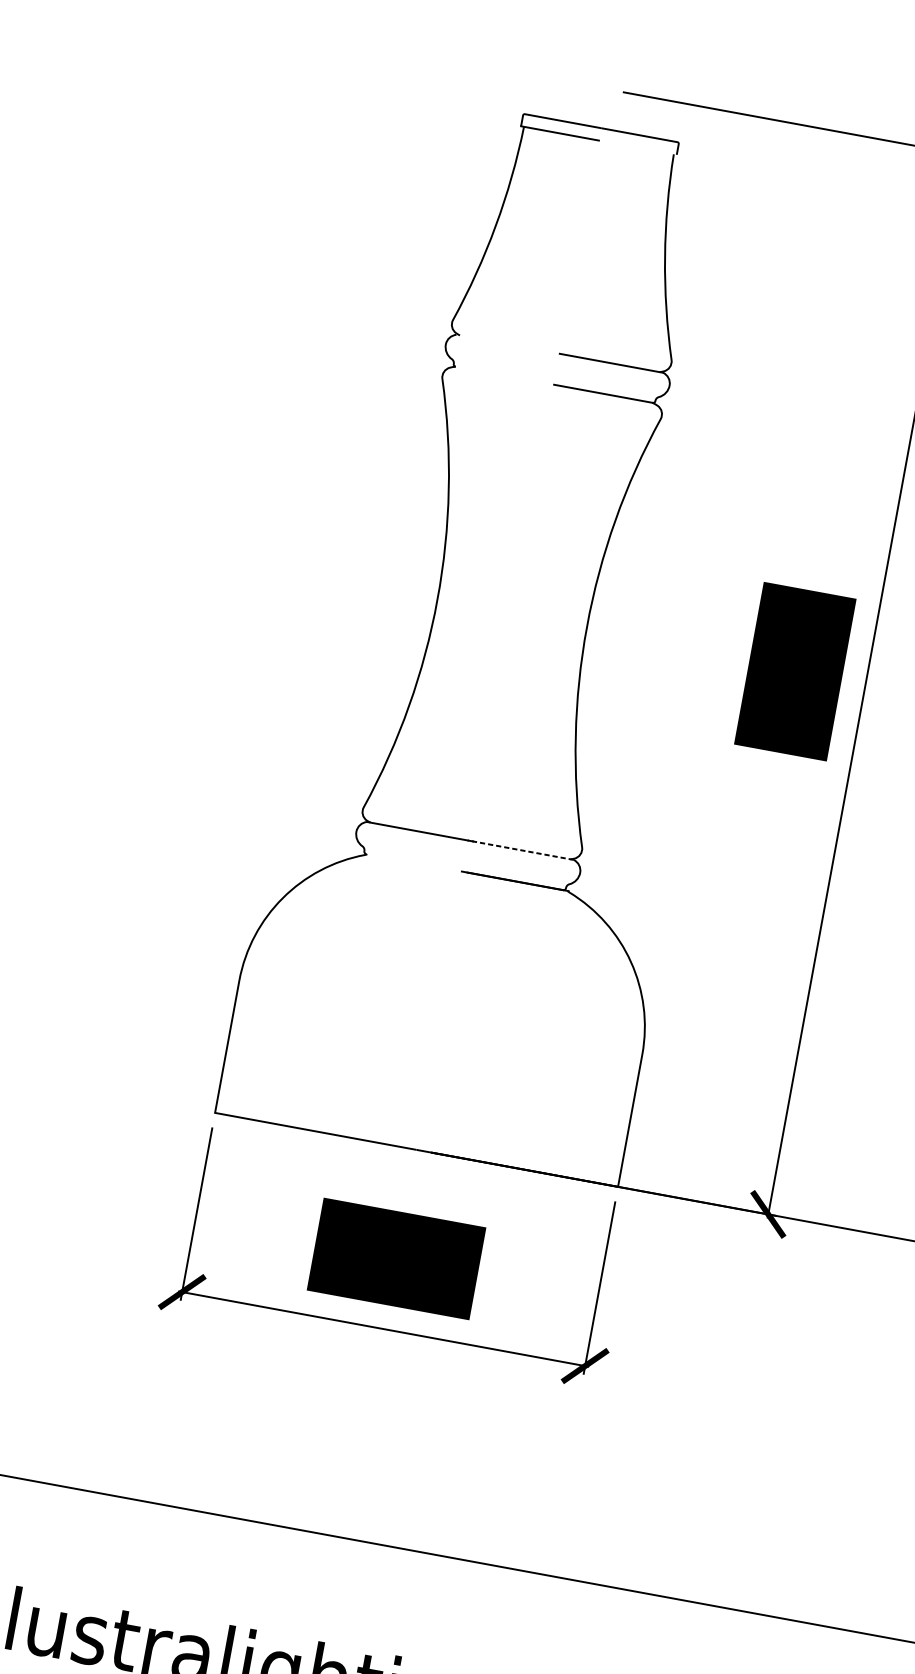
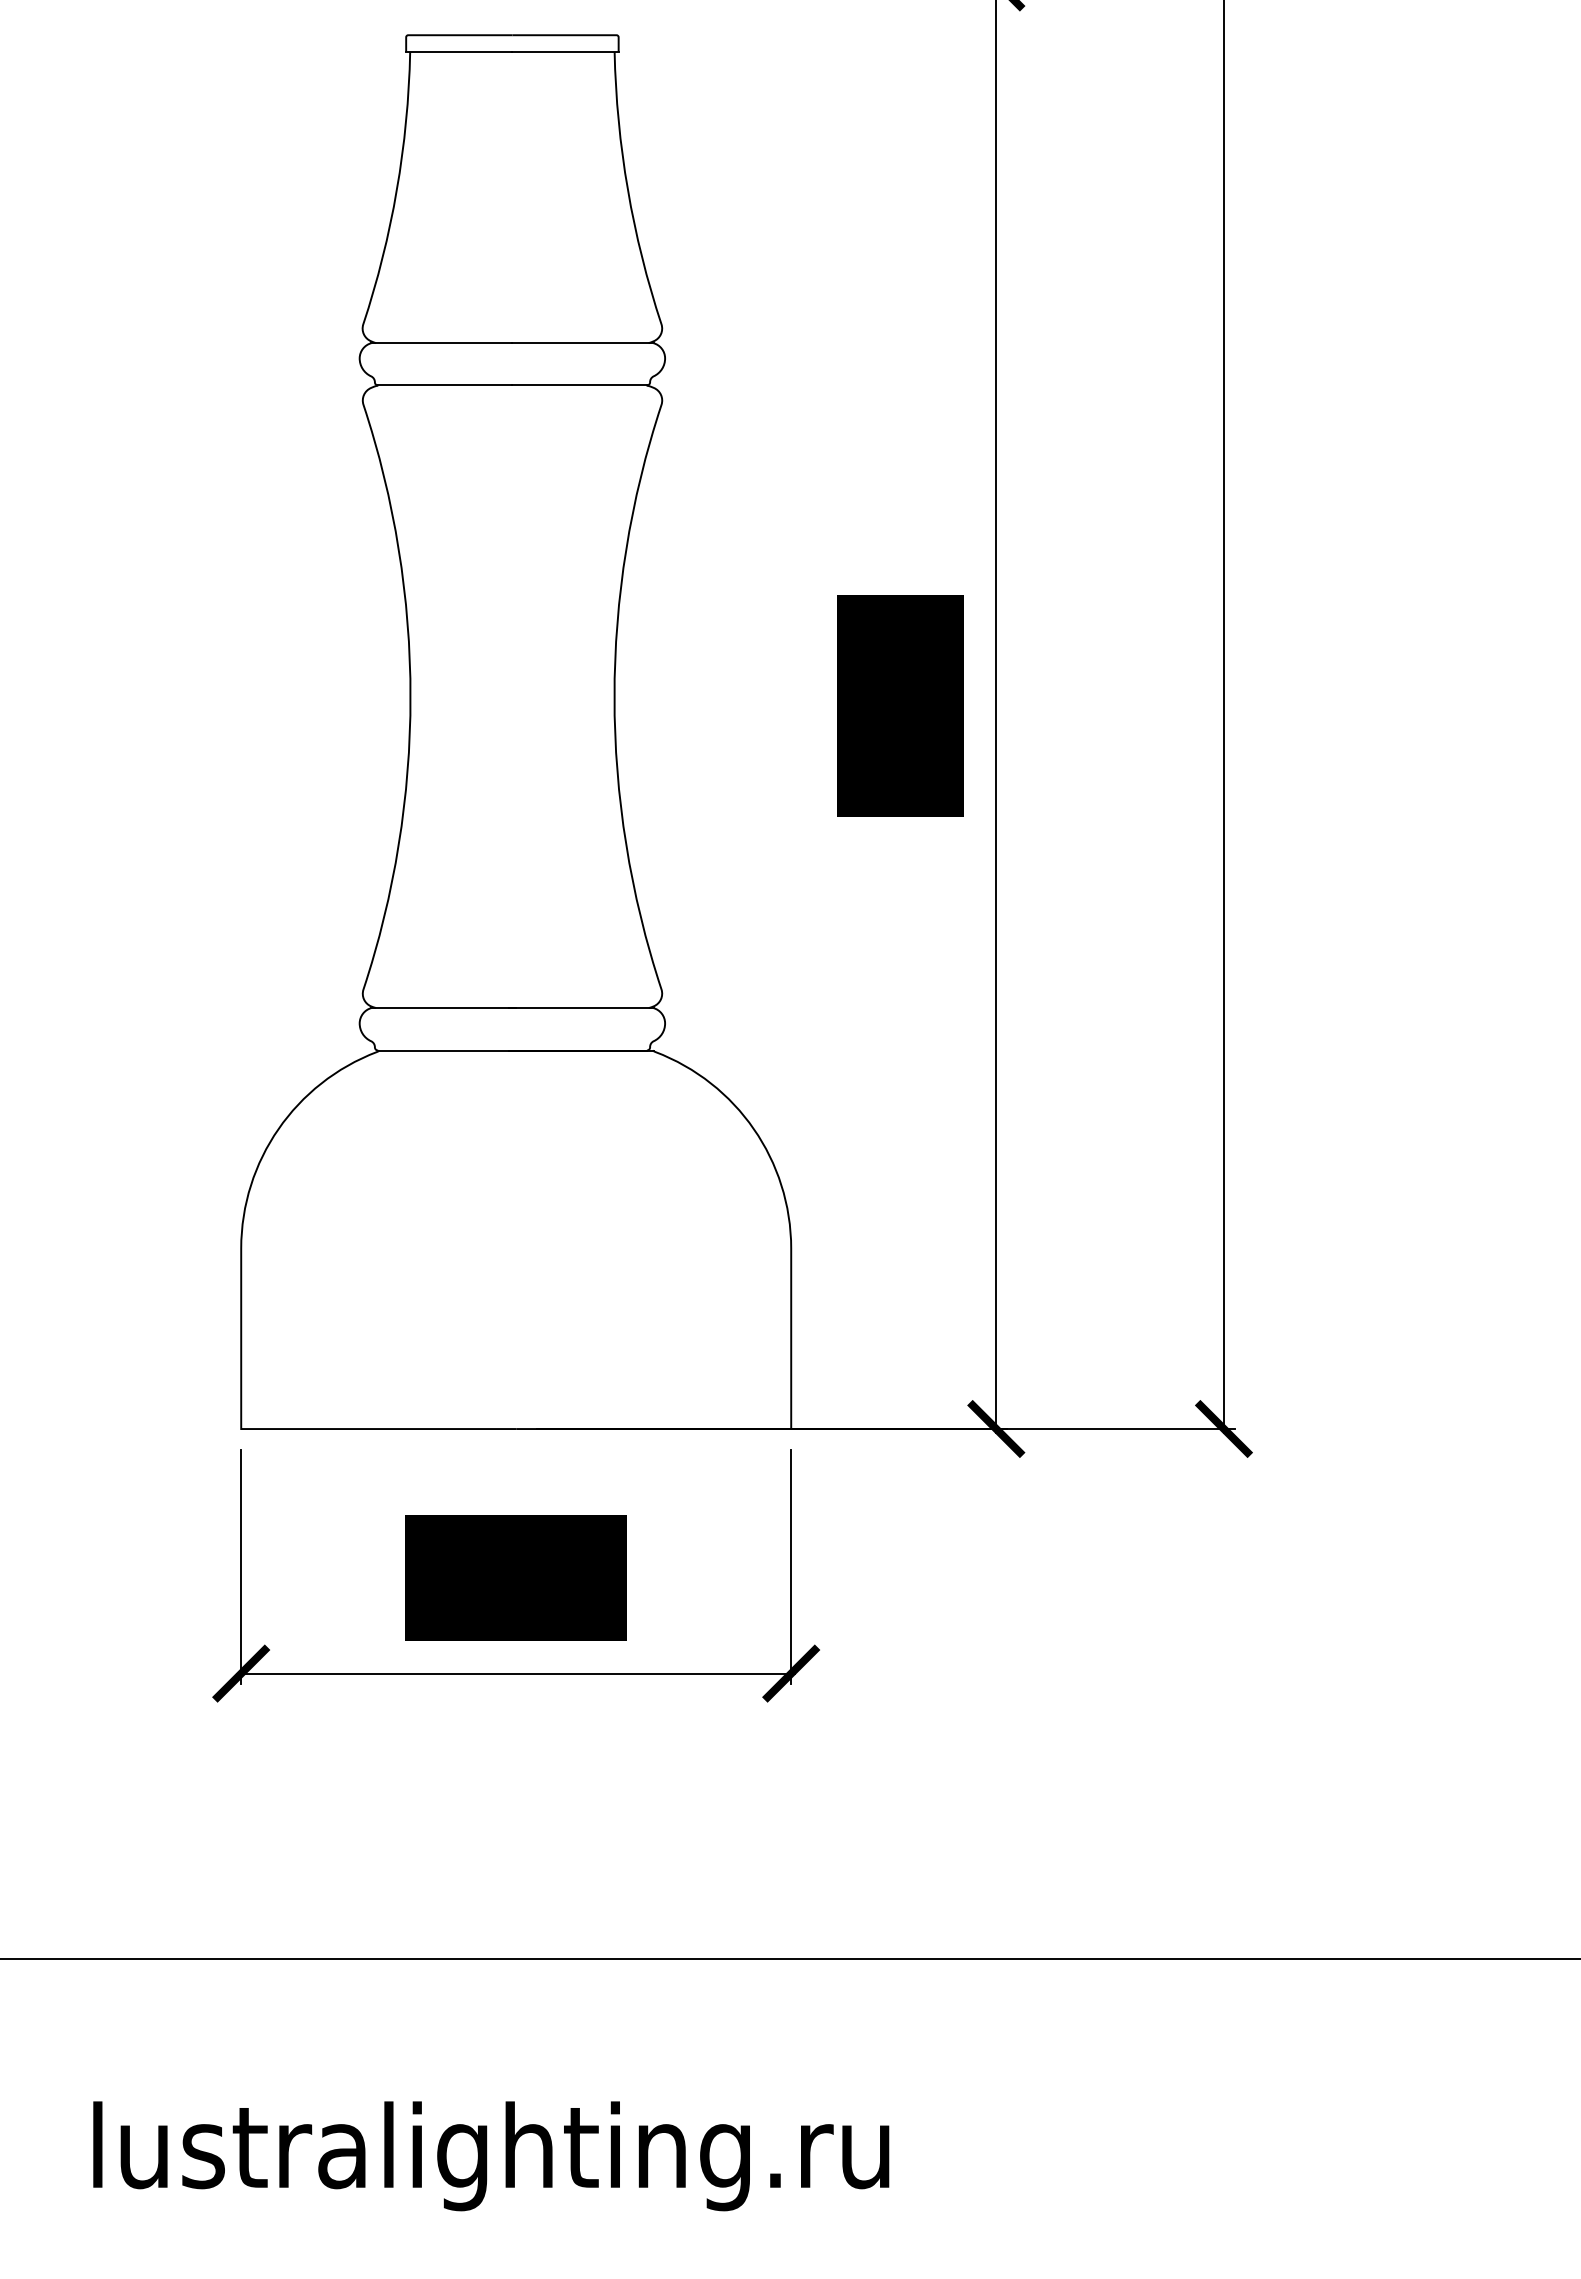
line: (637, 147) -> (565, 52), added
line: (507, 344) -> (441, 343), added
line: (505, 375) -> (445, 385), added
line: (520, 850) -> (580, 1008), dashed -> solid
line: (416, 863) -> (446, 1050), added

